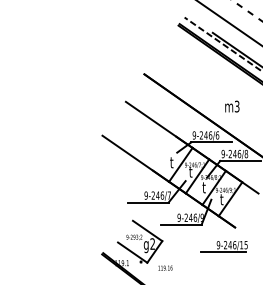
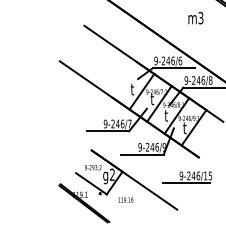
text: (232, 106) -> (196, 18), moved
line: (173, 248) -> (134, 179), added

